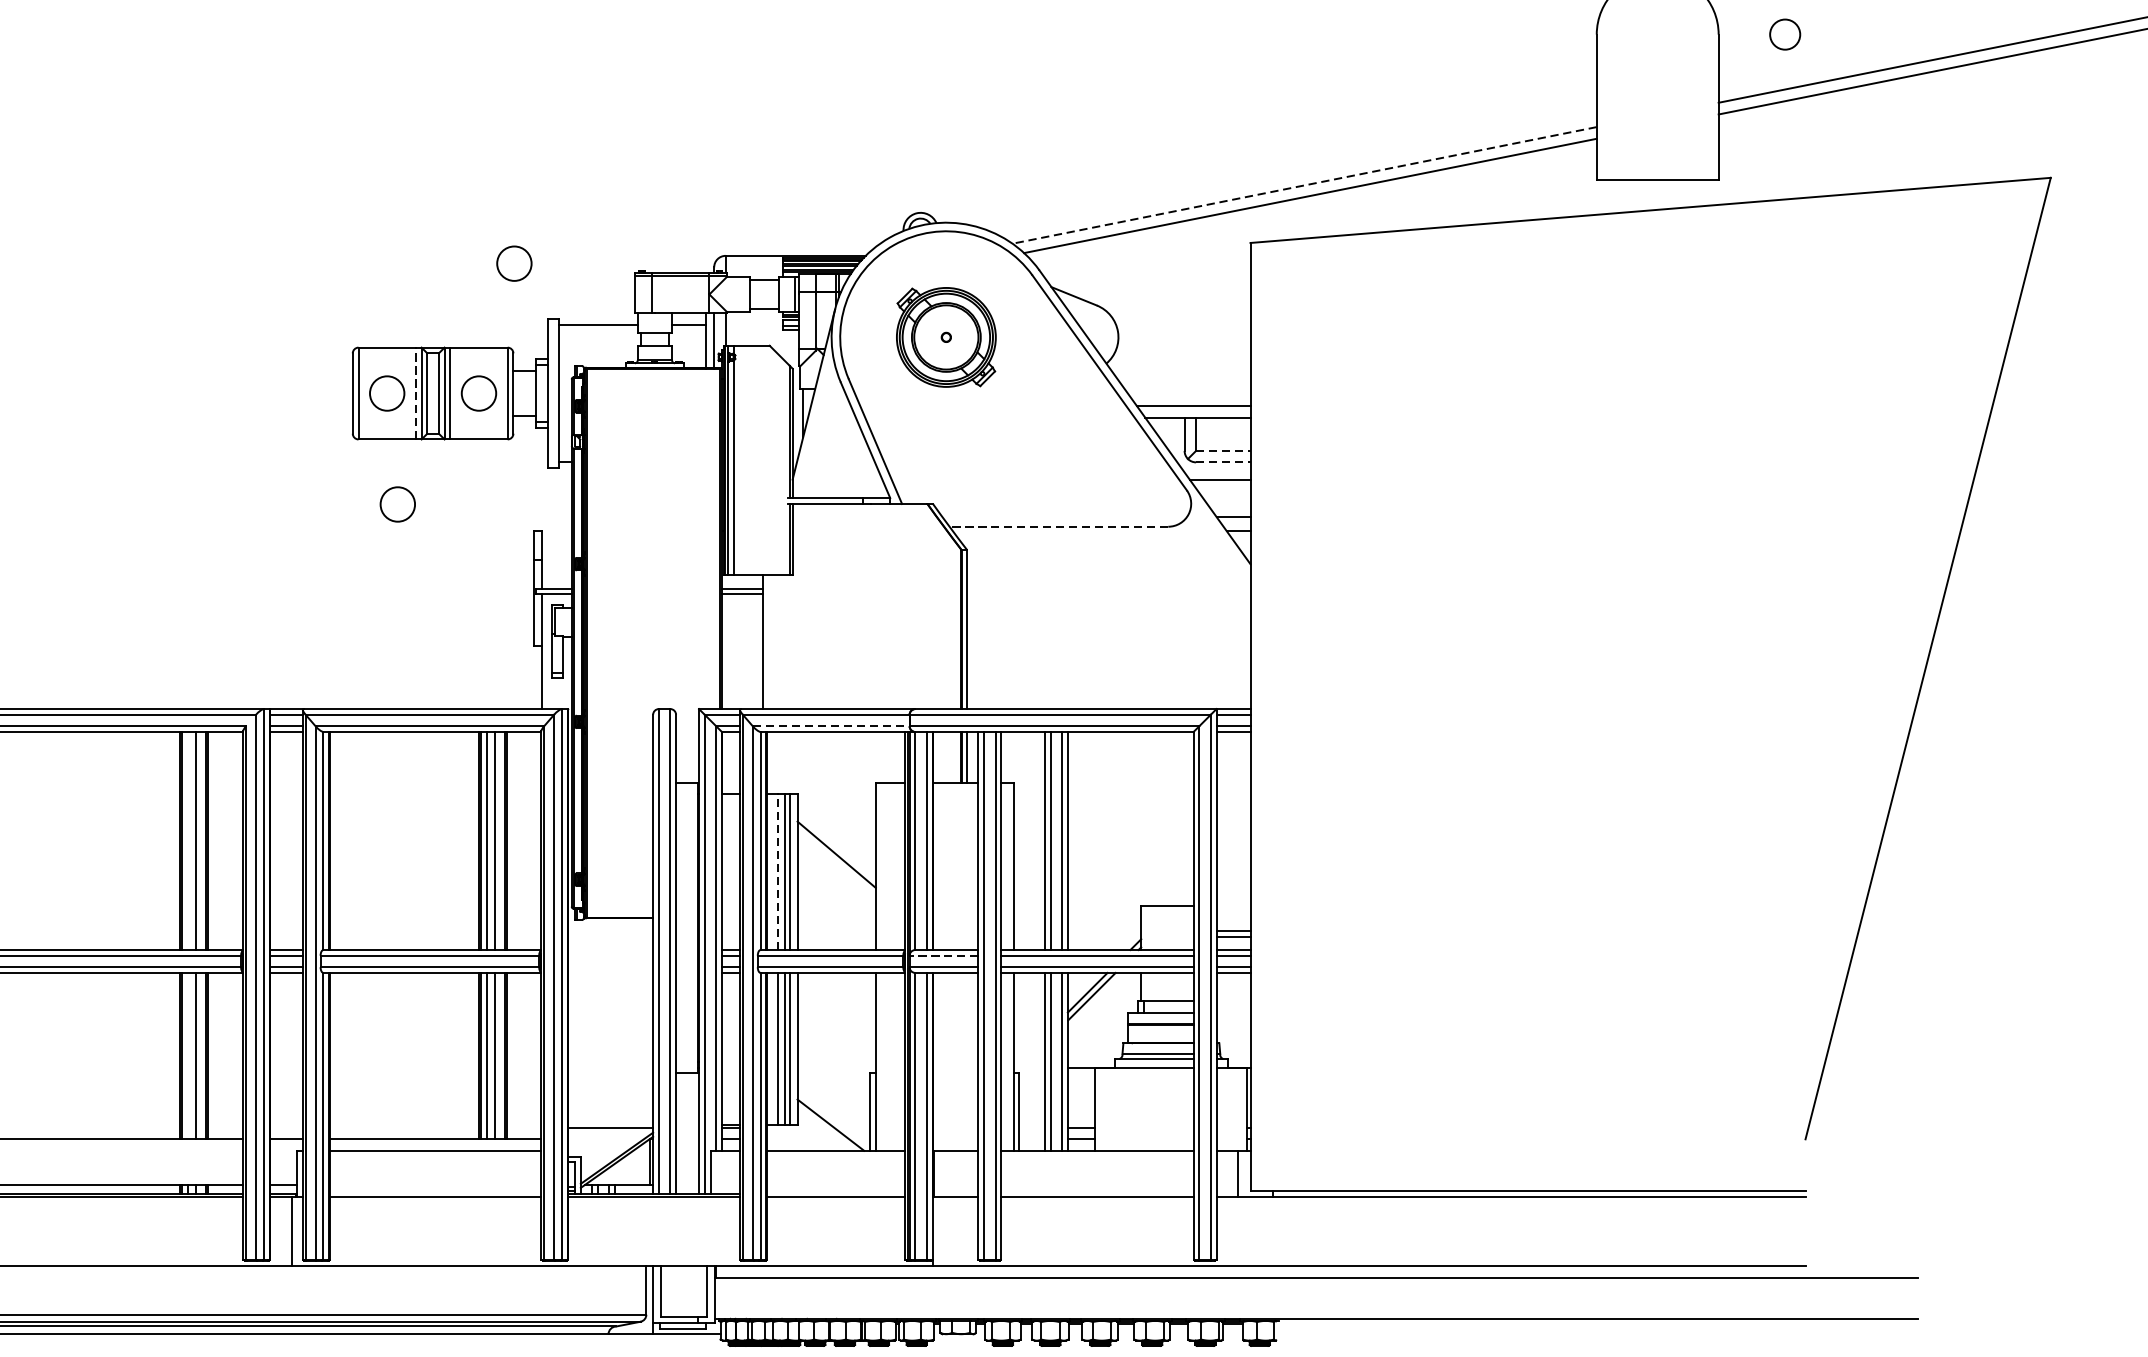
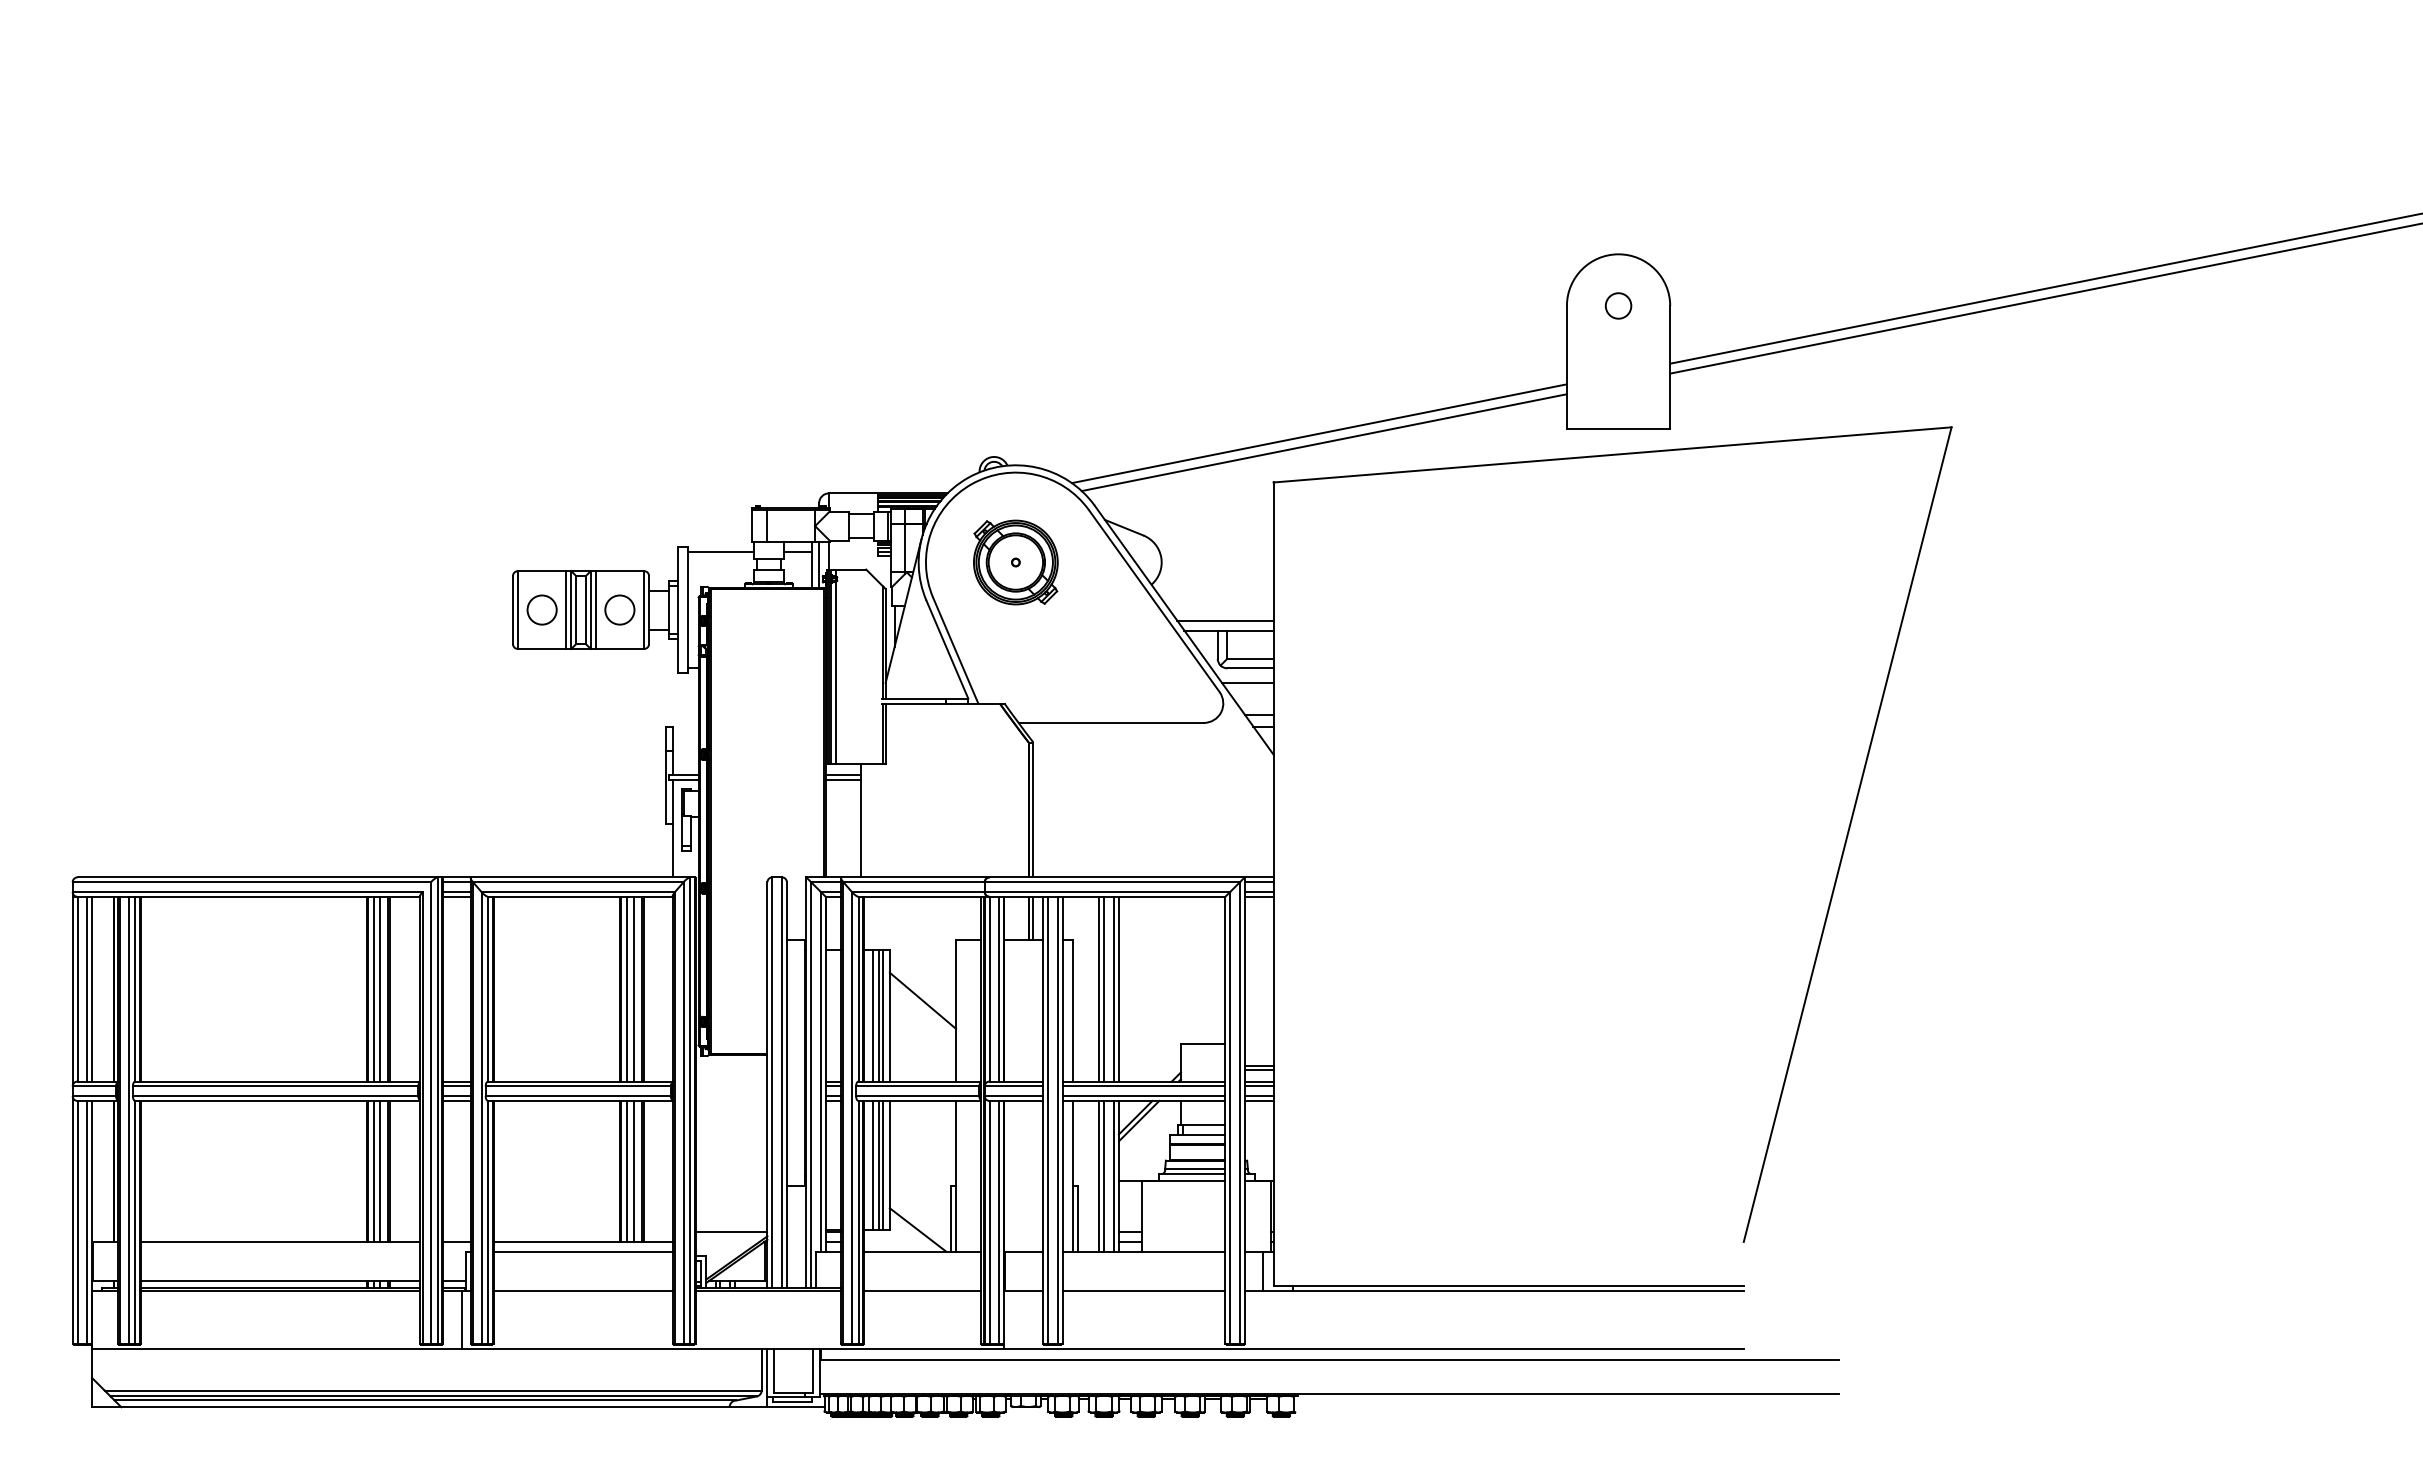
circle: (1785, 34) -> (1618, 305), moved
line: (1303, 185) -> (1318, 433), dashed -> solid
circle: (513, 263) -> (649, 499), removed
line: (415, 394) -> (566, 610), dashed -> solid
line: (1224, 450) -> (1251, 658), dashed -> solid
line: (1224, 462) -> (1251, 668), dashed -> solid
circle: (397, 503) -> (550, 703), removed
line: (1059, 526) -> (1111, 722), dashed -> solid
line: (831, 725) -> (918, 891), dashed -> solid
line: (188, 840) -> (373, 988), added
line: (778, 872) -> (873, 1015), dashed -> solid
line: (943, 955) -> (1013, 1086), dashed -> solid
line: (188, 1055) -> (373, 1170), added

